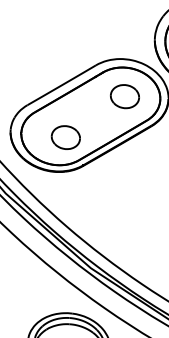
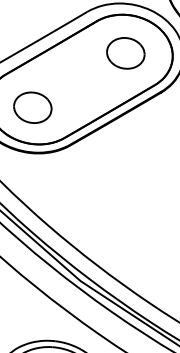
part: (65, 137) -> (32, 107), moved

